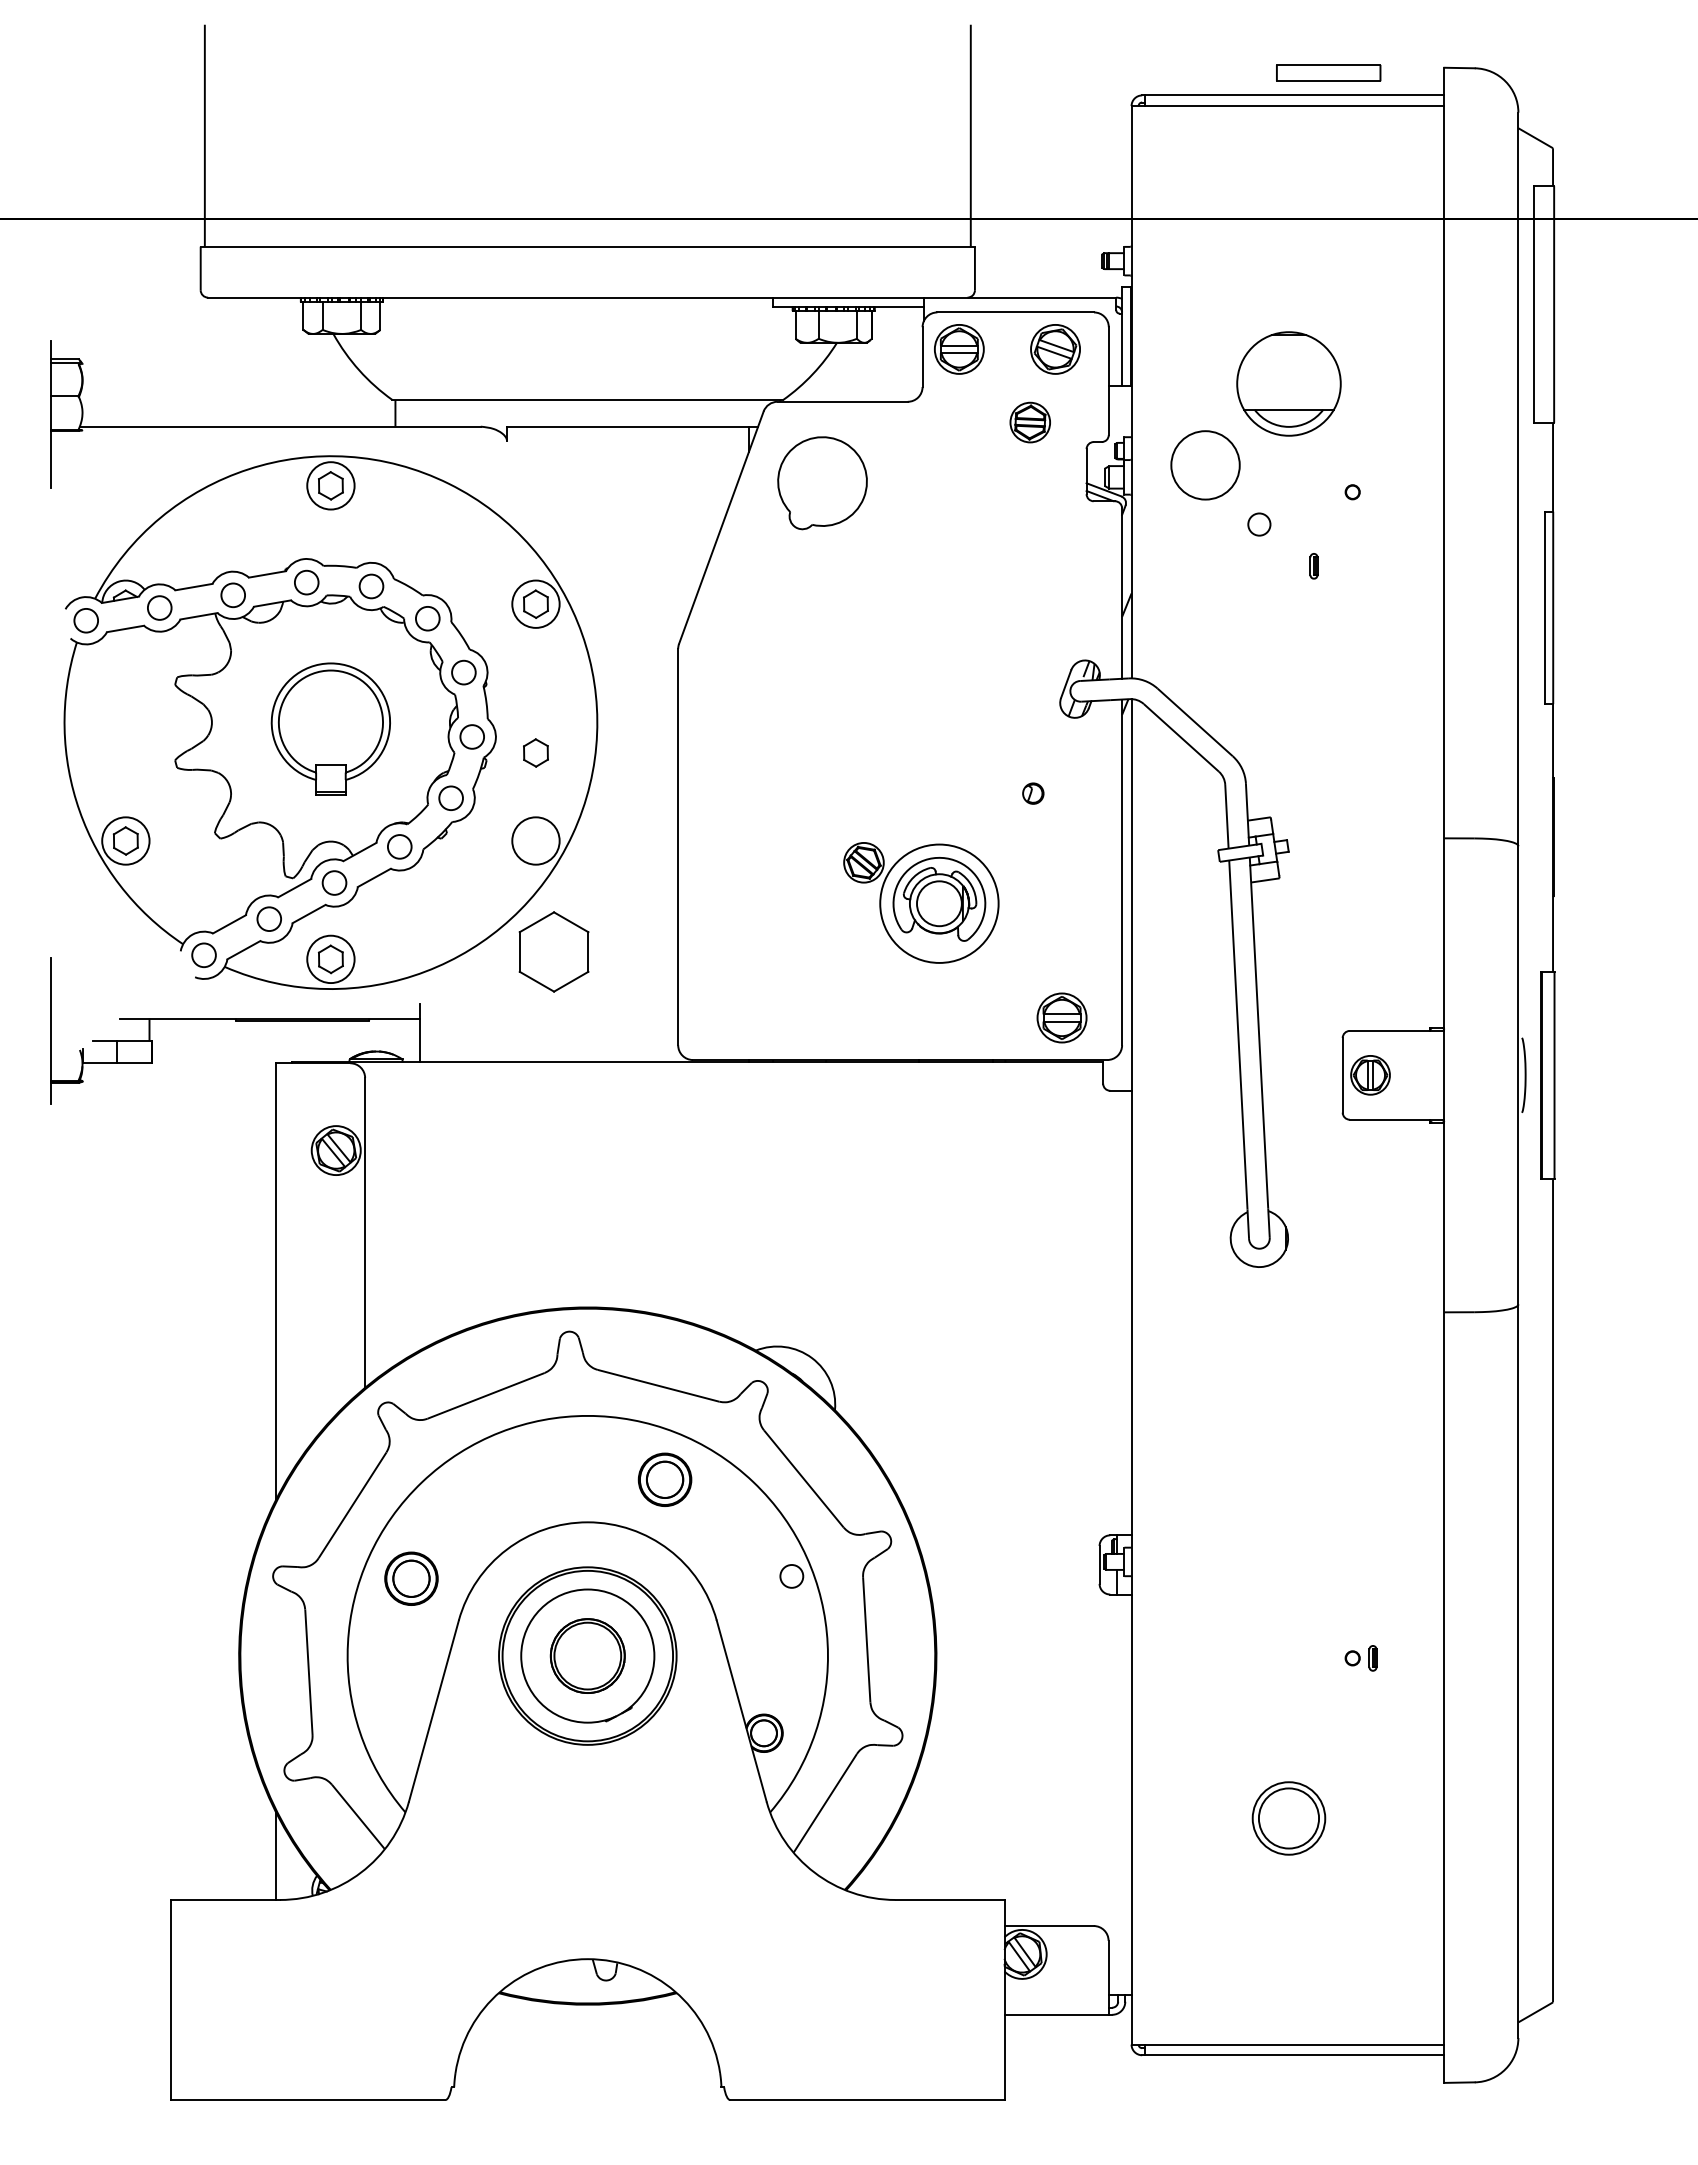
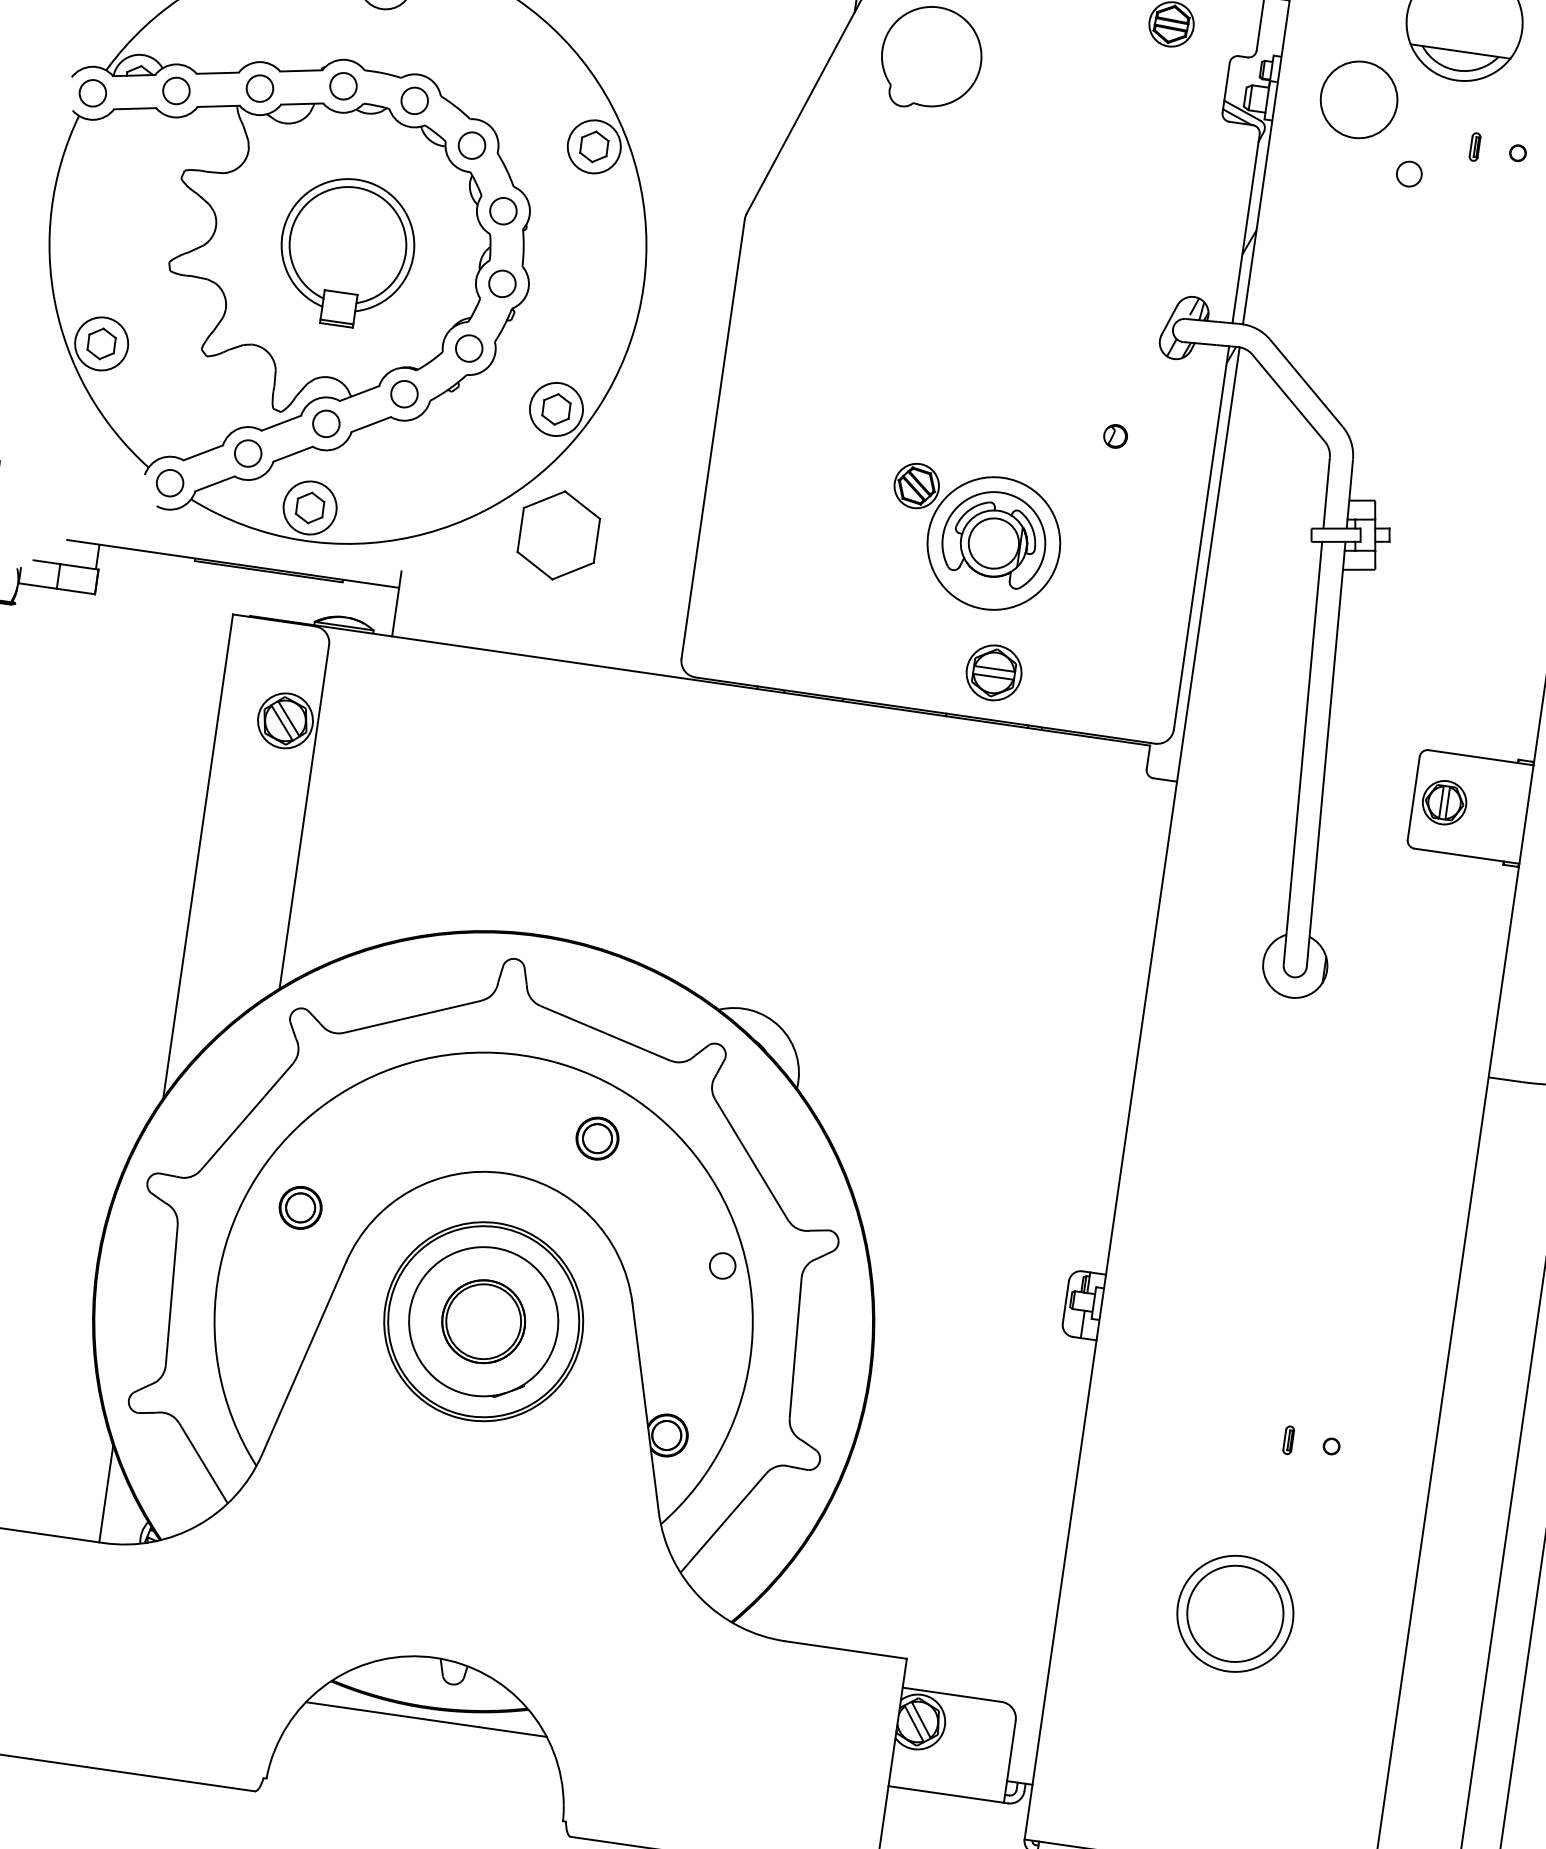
part: (1313, 566) -> (1474, 147), moved
part: (535, 752) -> (556, 408), moved
part: (1061, 1017) -> (993, 672), moved
part: (664, 1479) -> (596, 1138), size x0.71
part: (411, 1578) -> (300, 1207), size x0.71
part: (1372, 1658) -> (1288, 1440), moved
part: (1288, 1818) -> (1234, 1613), size x1.43
line: (587, 2014) -> (426, 1719), added

